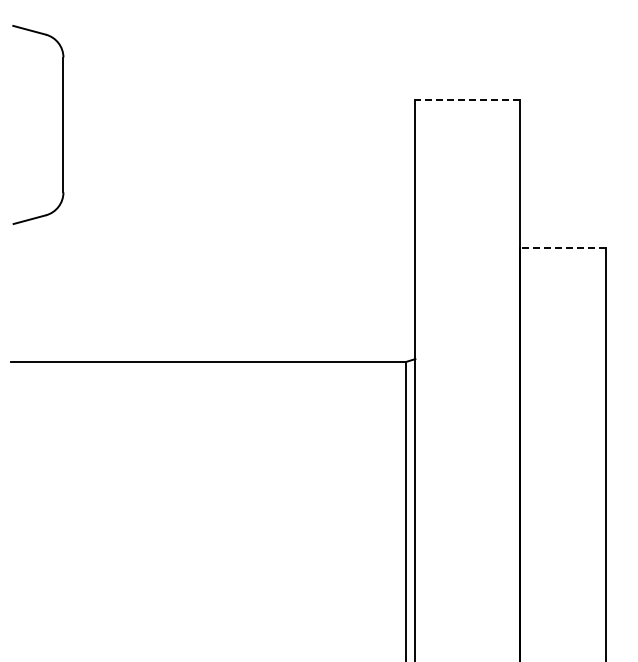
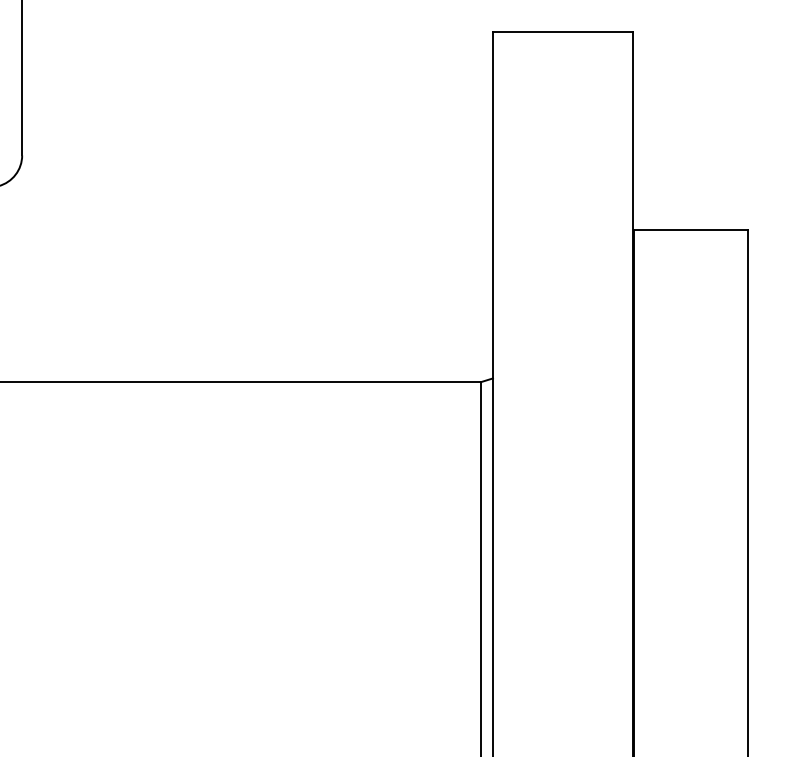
line: (467, 100) -> (562, 32), dashed -> solid
line: (563, 247) -> (691, 229), dashed -> solid

